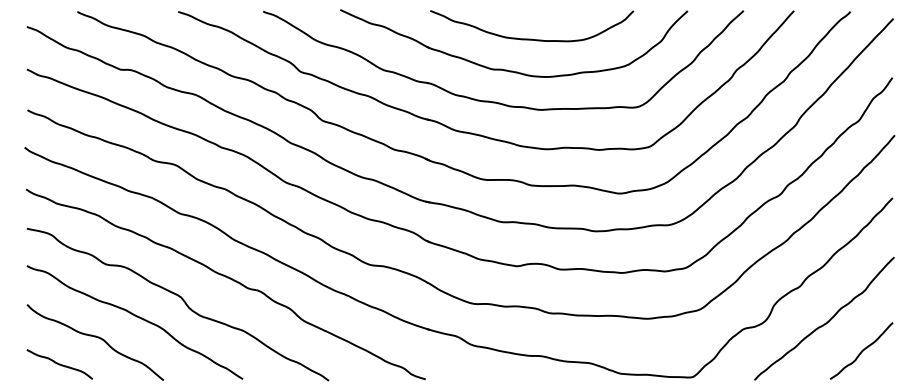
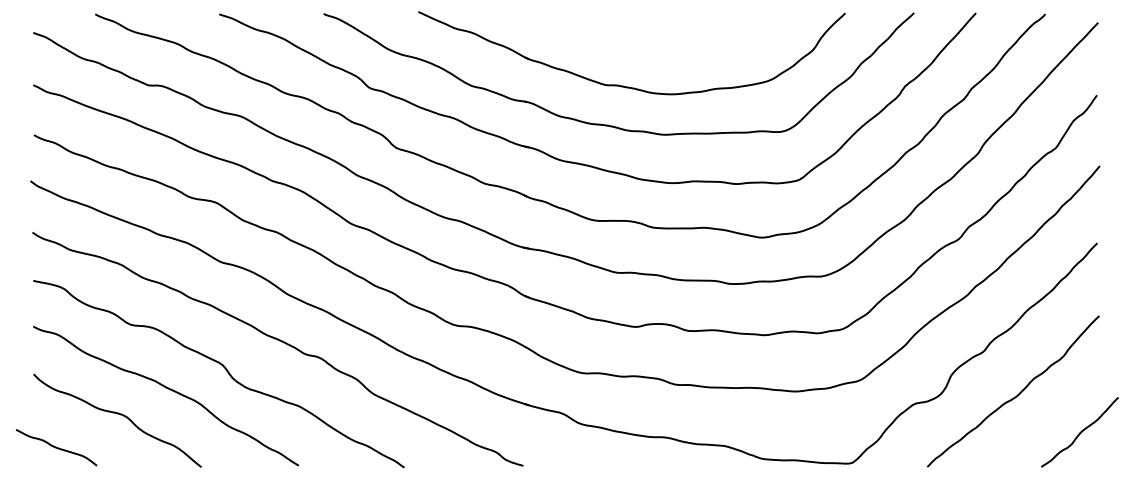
curve: (531, 38) -> (653, 47), removed
curve: (861, 350) -> (1079, 431), moved
curve: (59, 364) -> (56, 447), moved

